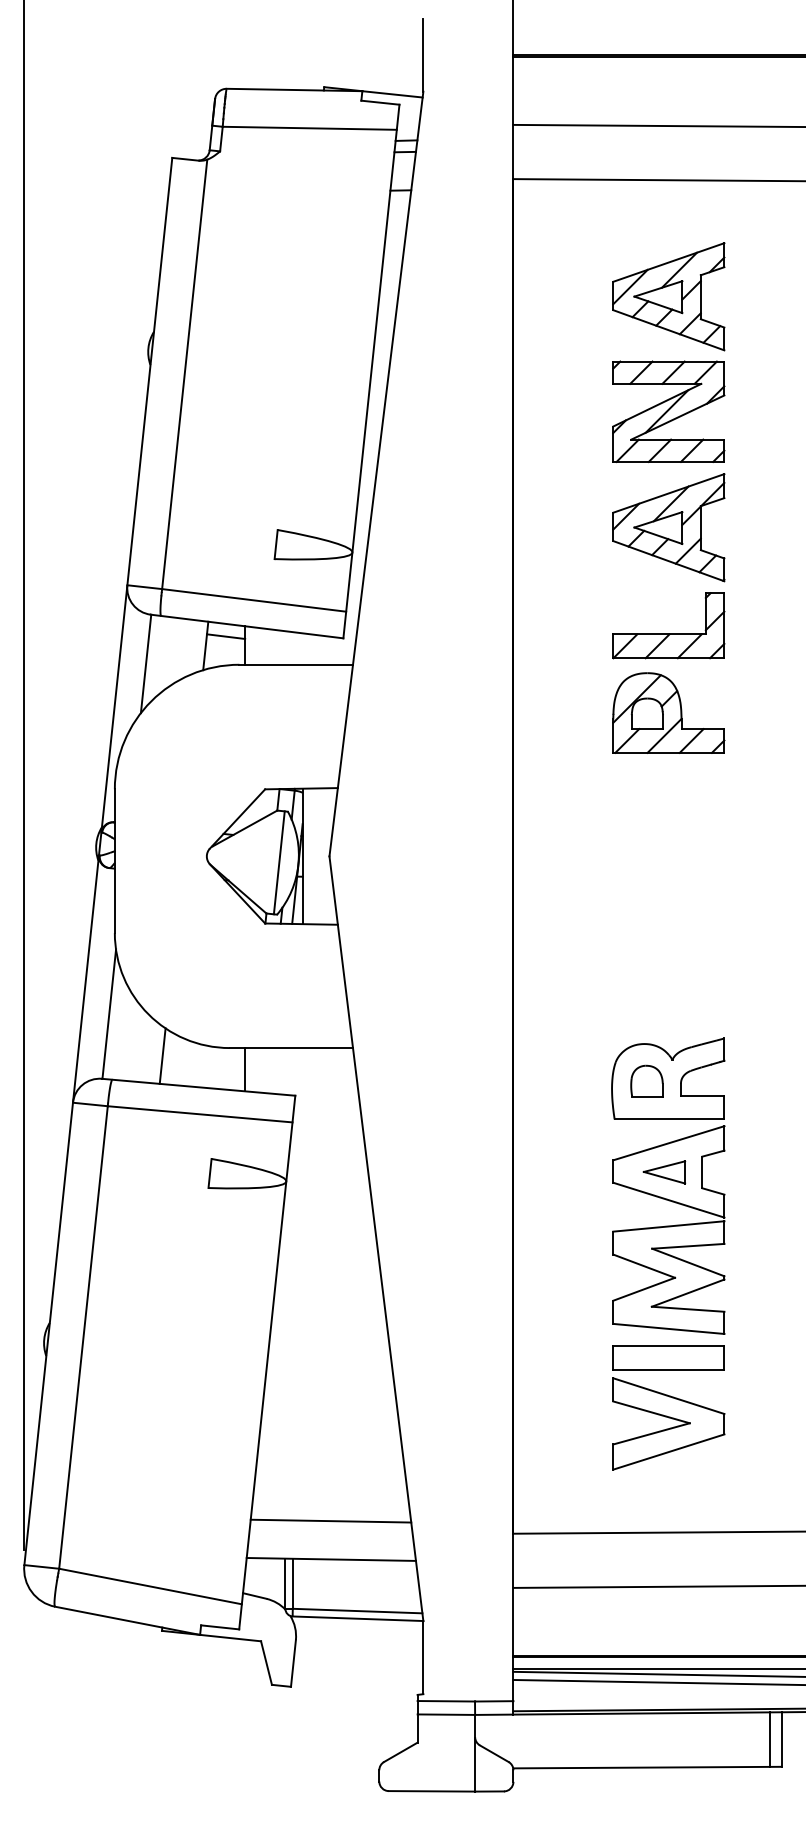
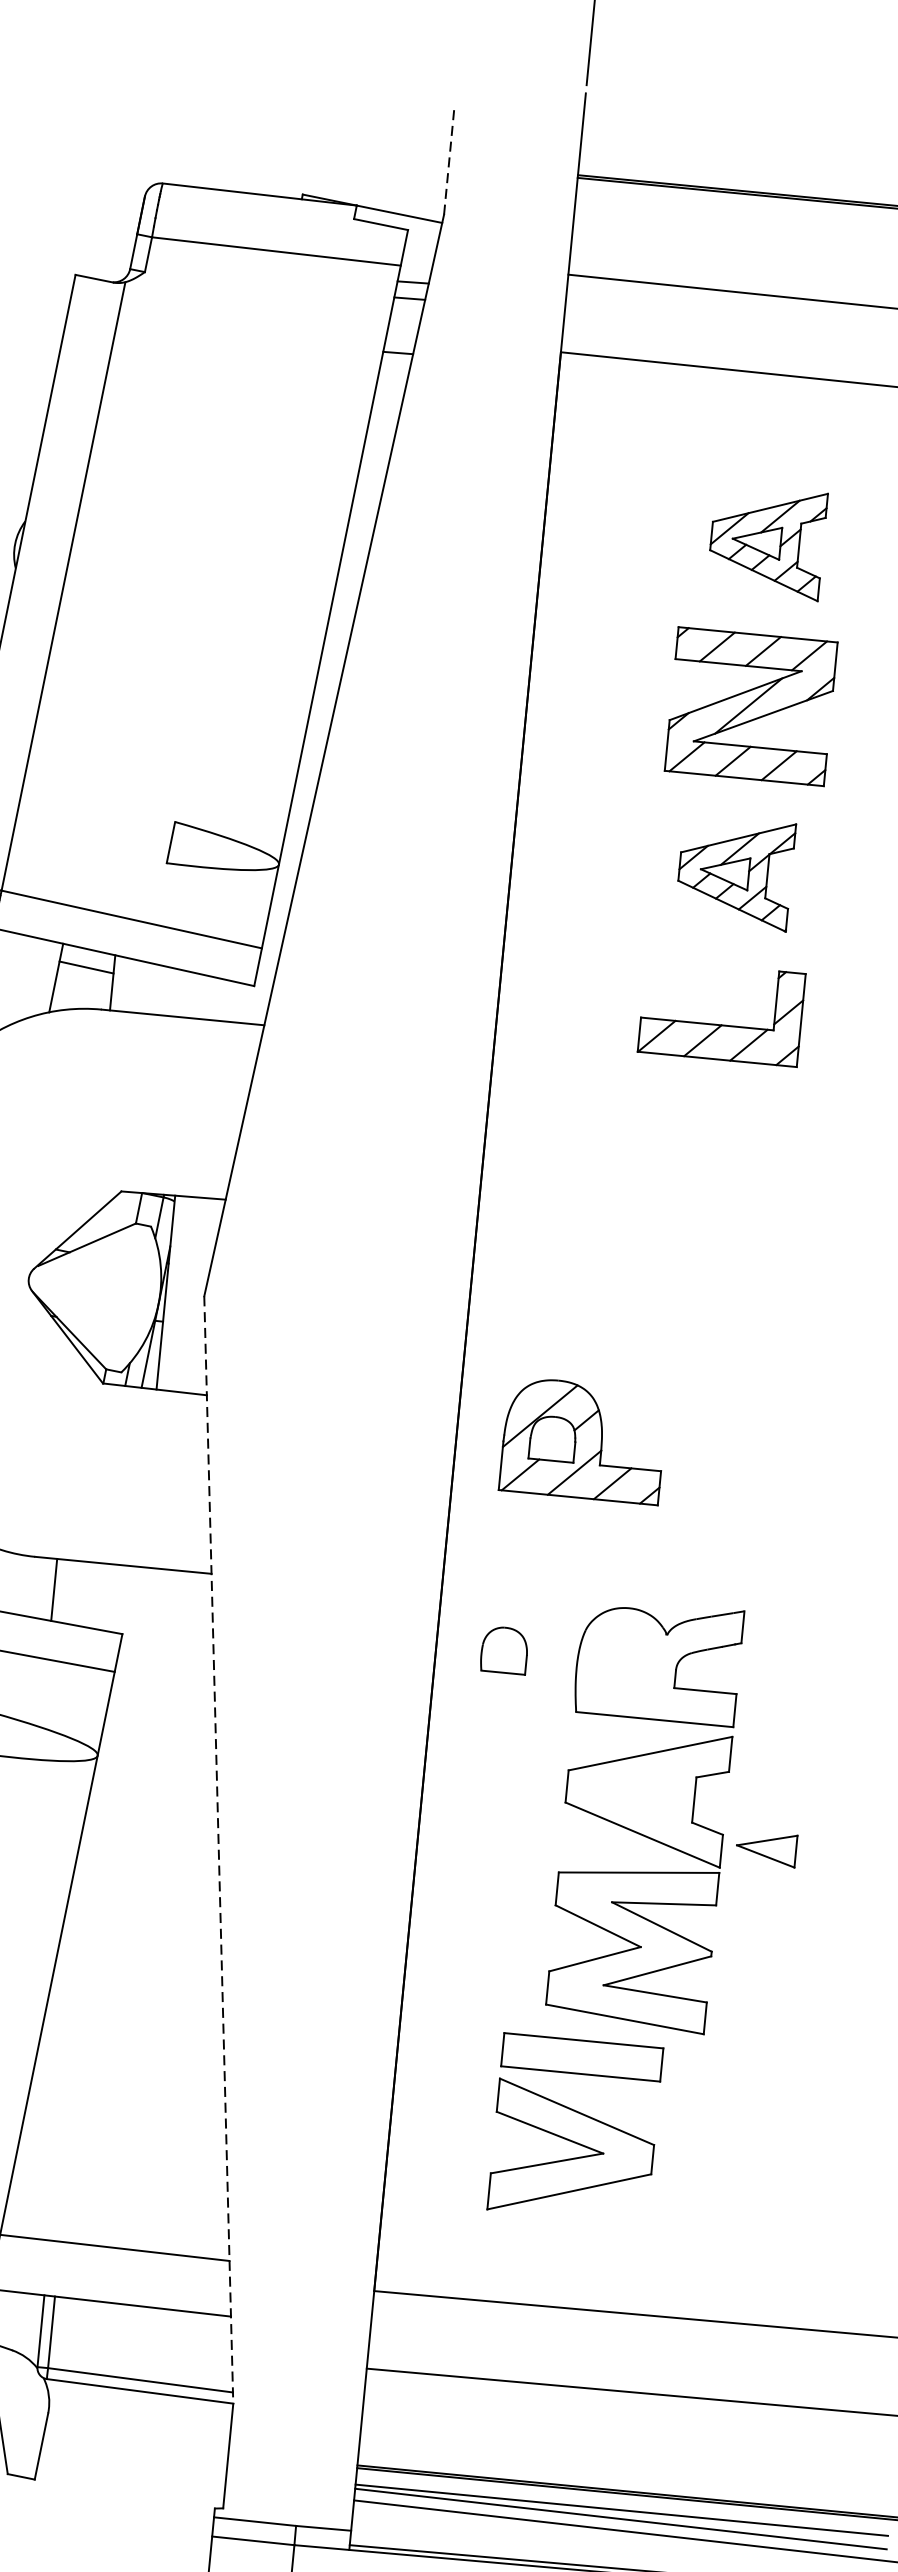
line: (423, 55) -> (449, 162), solid -> dashed
part: (668, 296) -> (766, 541), size x0.7
part: (668, 527) -> (734, 872), size x0.7
part: (668, 712) -> (583, 1439), moved
line: (278, 862) -> (130, 1297), removed
part: (646, 1080) -> (504, 1648), moved
part: (664, 1172) -> (766, 1848), moved
line: (376, 1239) -> (218, 1851), solid -> dashed
part: (668, 1407) -> (574, 2128), moved

